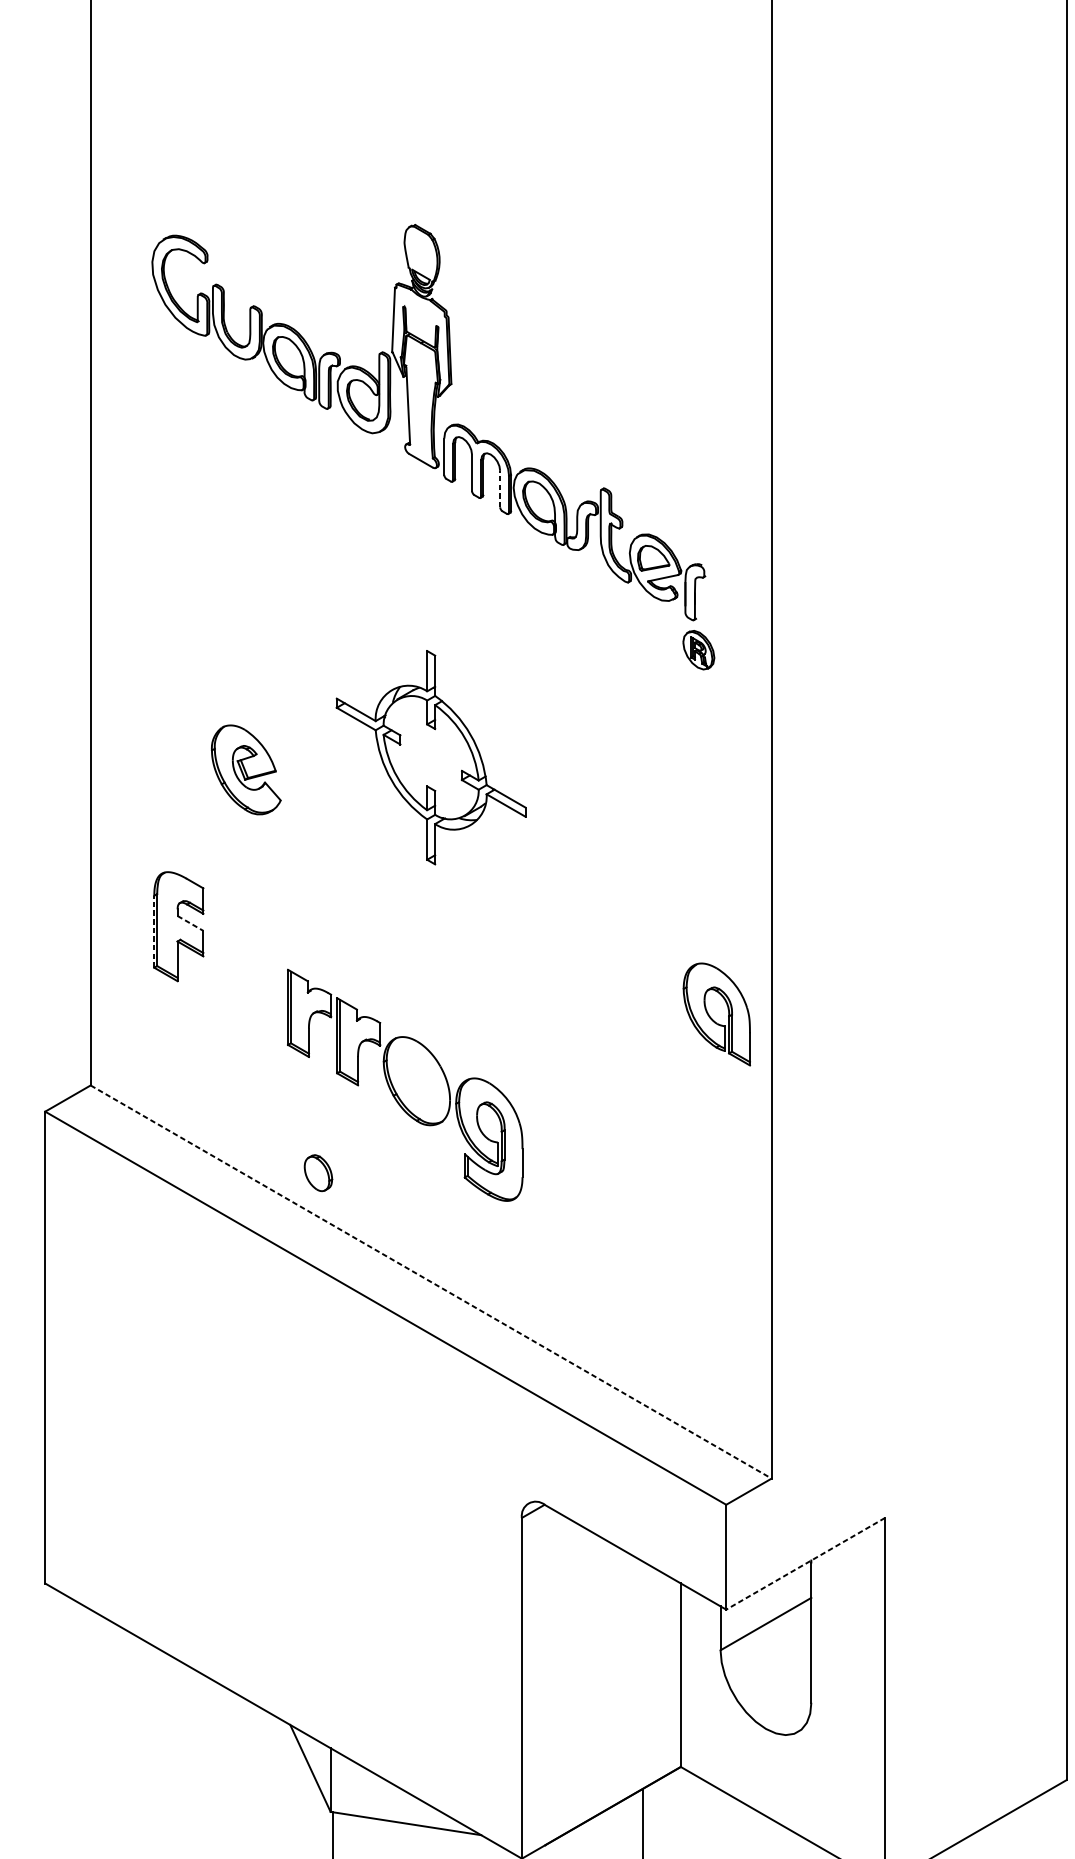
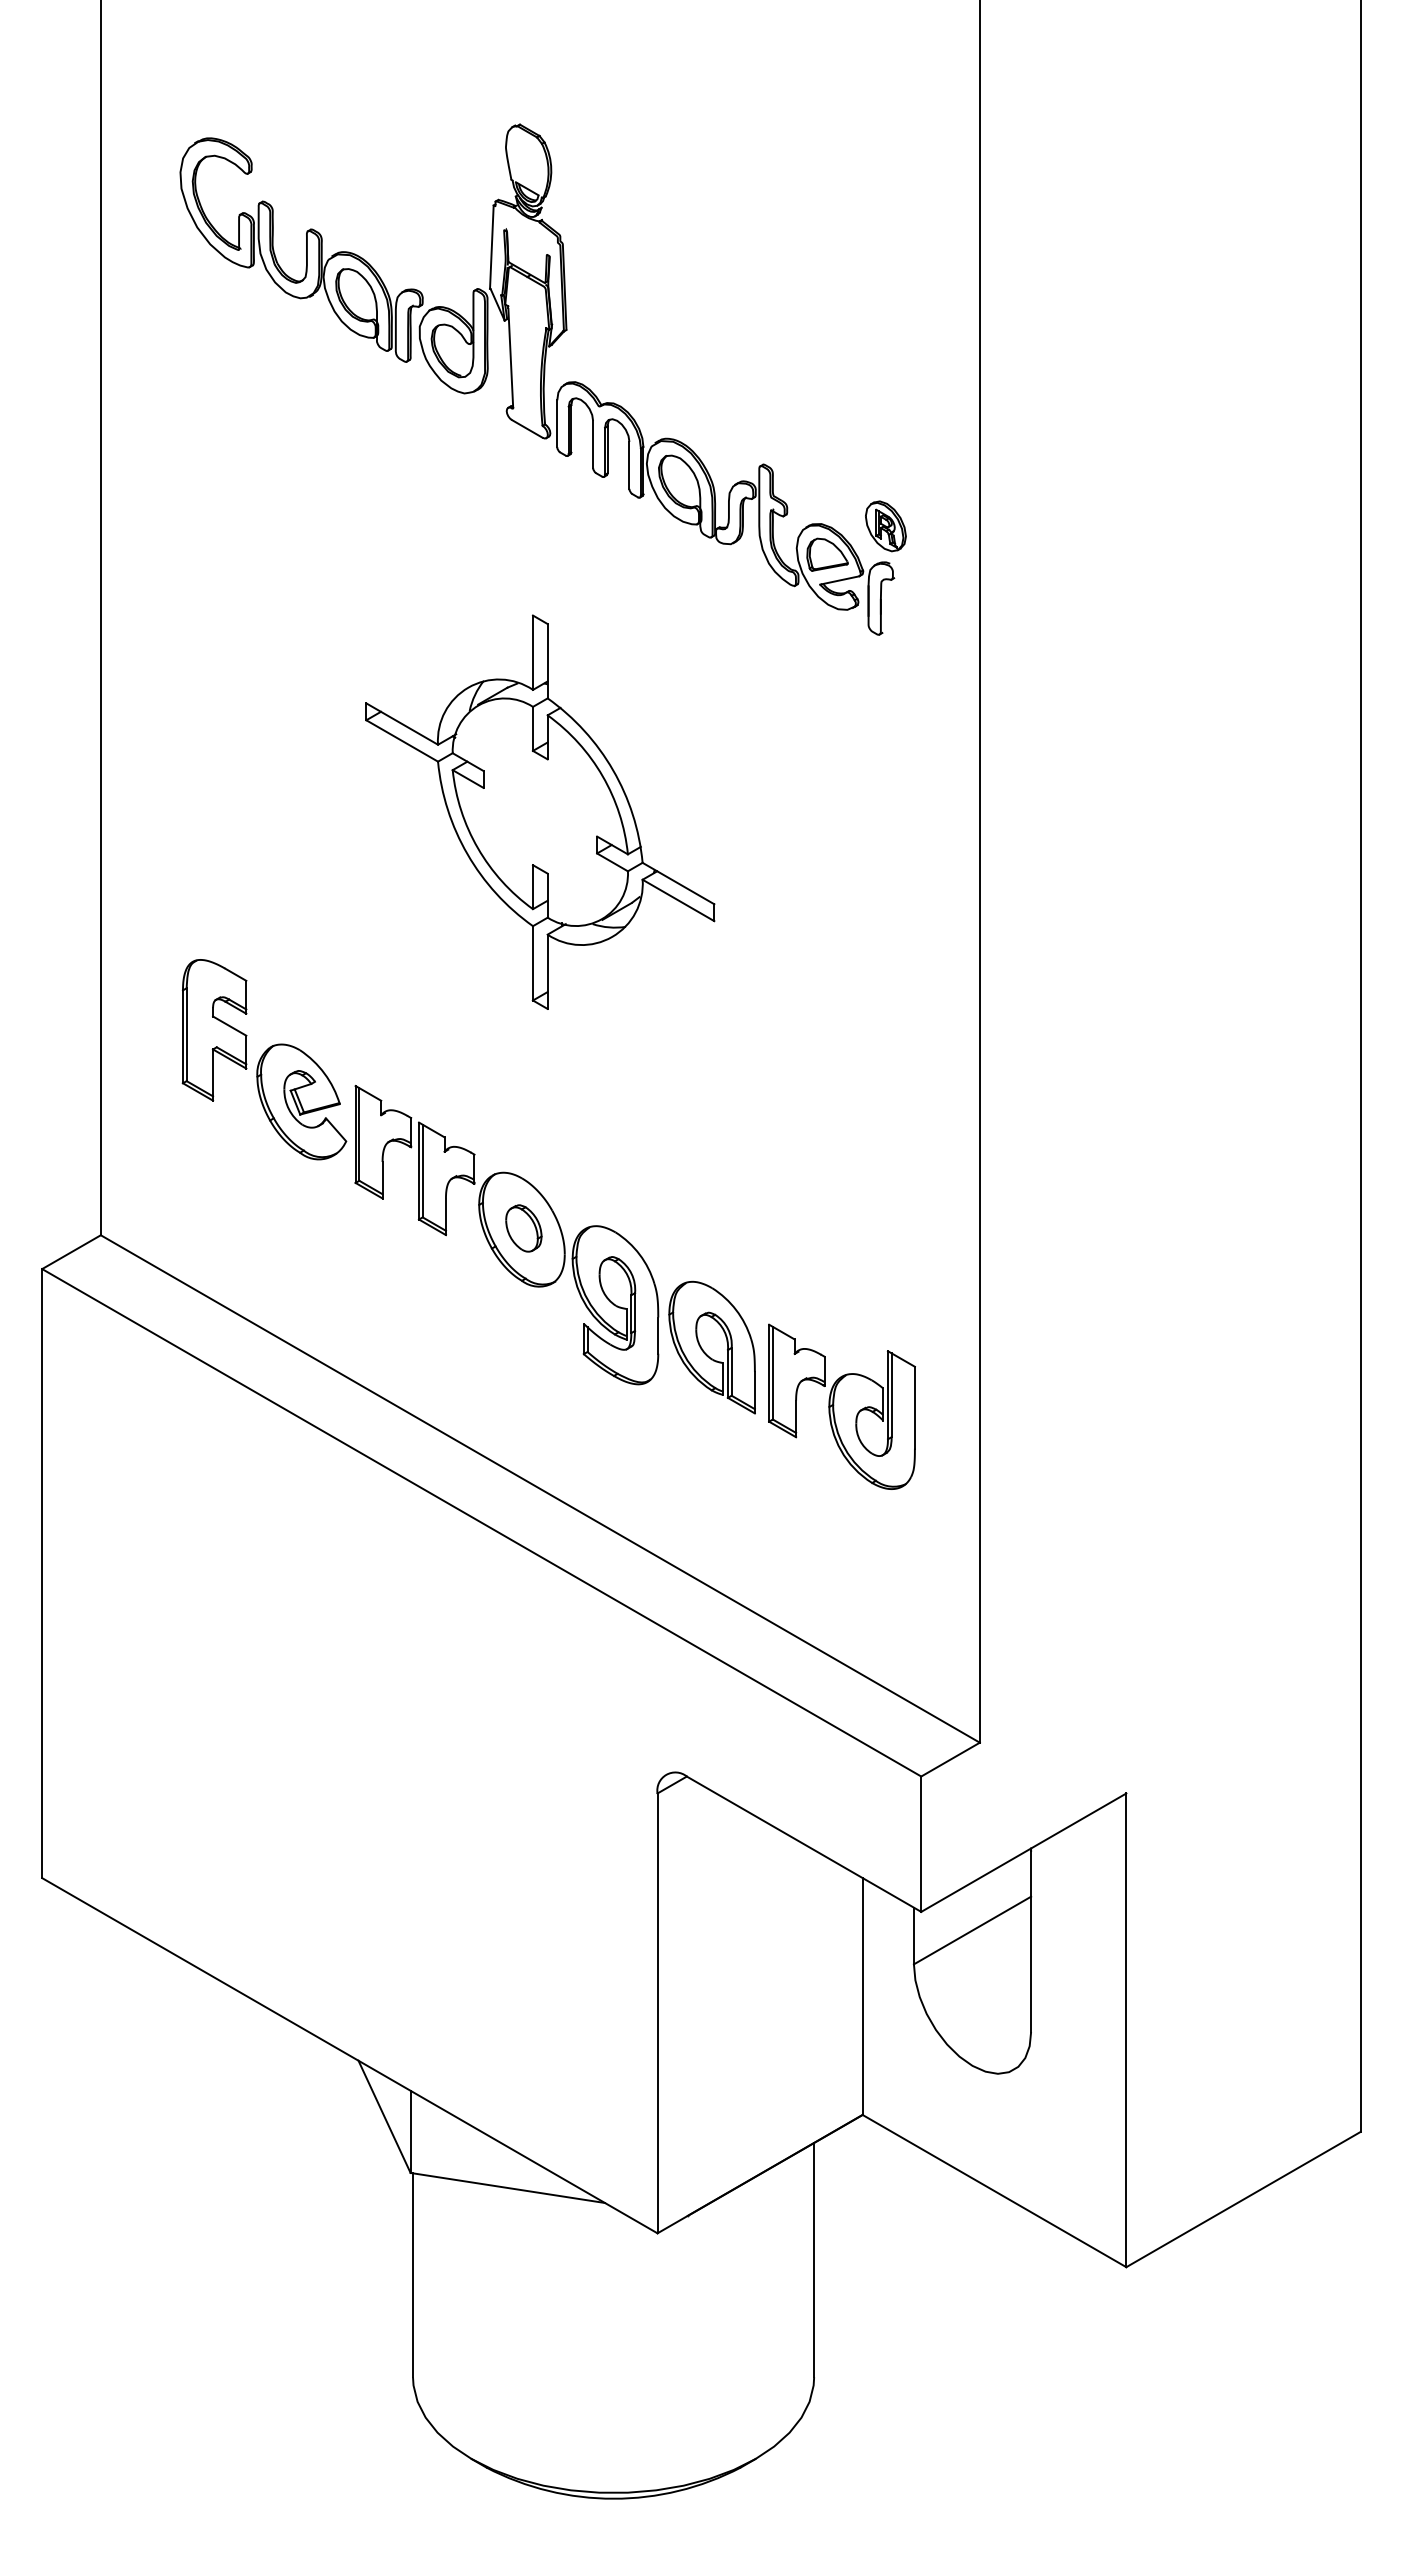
line: (500, 488) -> (629, 464), dashed -> solid
part: (698, 650) -> (885, 526), moved
part: (431, 757) -> (540, 811), size x1.43
part: (246, 769) -> (301, 1101), moved
line: (191, 923) -> (230, 1026), dashed -> solid
line: (153, 931) -> (182, 1036), dashed -> solid
part: (711, 1018) -> (705, 1352), moved
part: (318, 1173) -> (523, 1228), moved
part: (664, 1218) -> (841, 1406), added
line: (431, 1282) -> (540, 1489), dashed -> solid
line: (805, 1563) -> (1023, 1852), dashed -> solid

